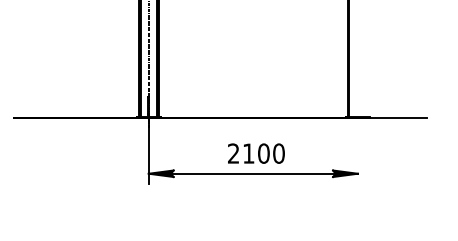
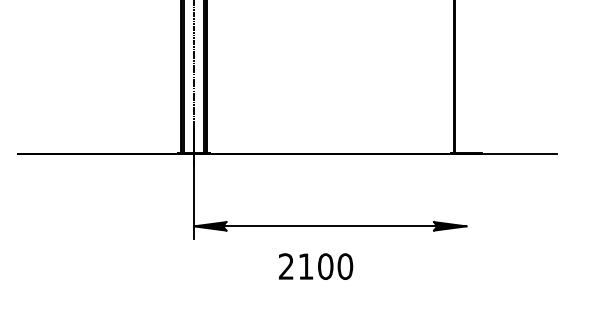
text: (256, 153) -> (316, 266), moved

